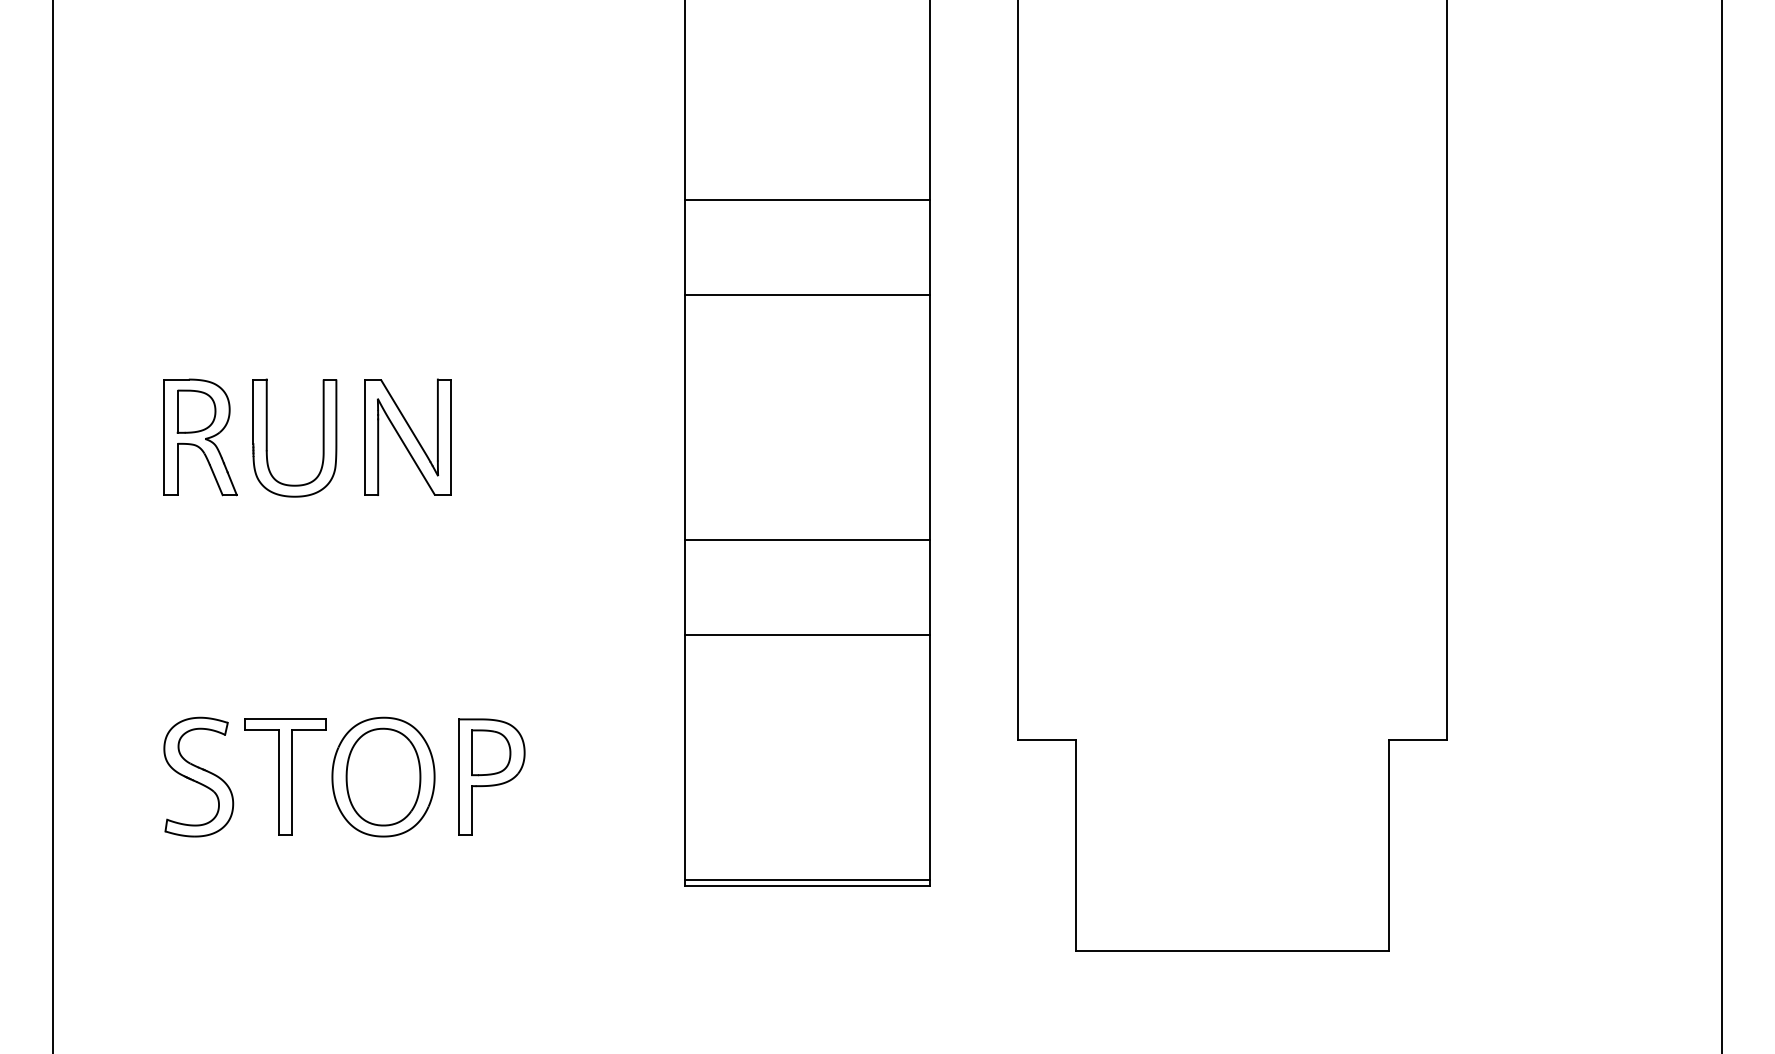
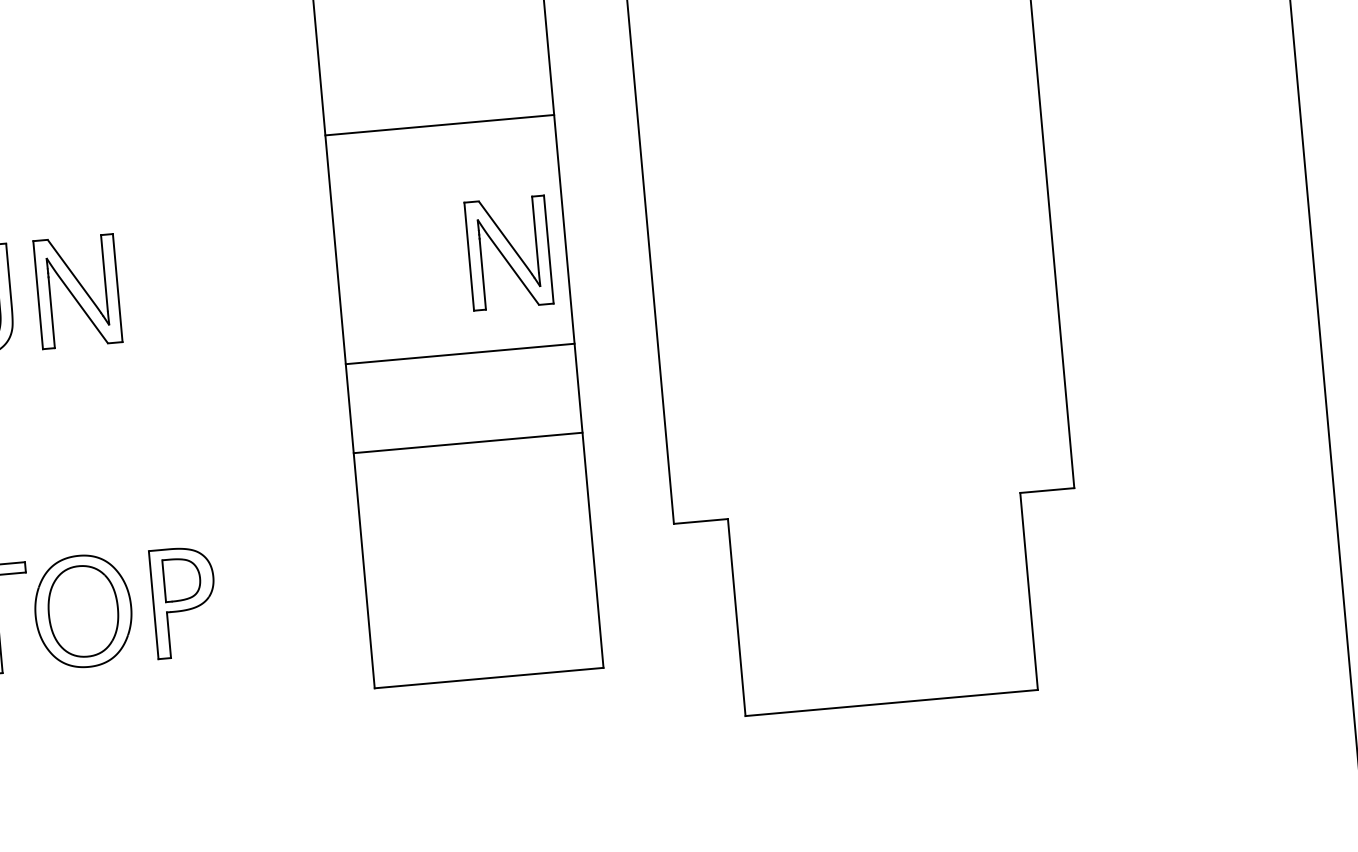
line: (807, 199) -> (431, 35), removed
part: (868, 436) -> (508, 252), added
line: (807, 879) -> (488, 671), removed

